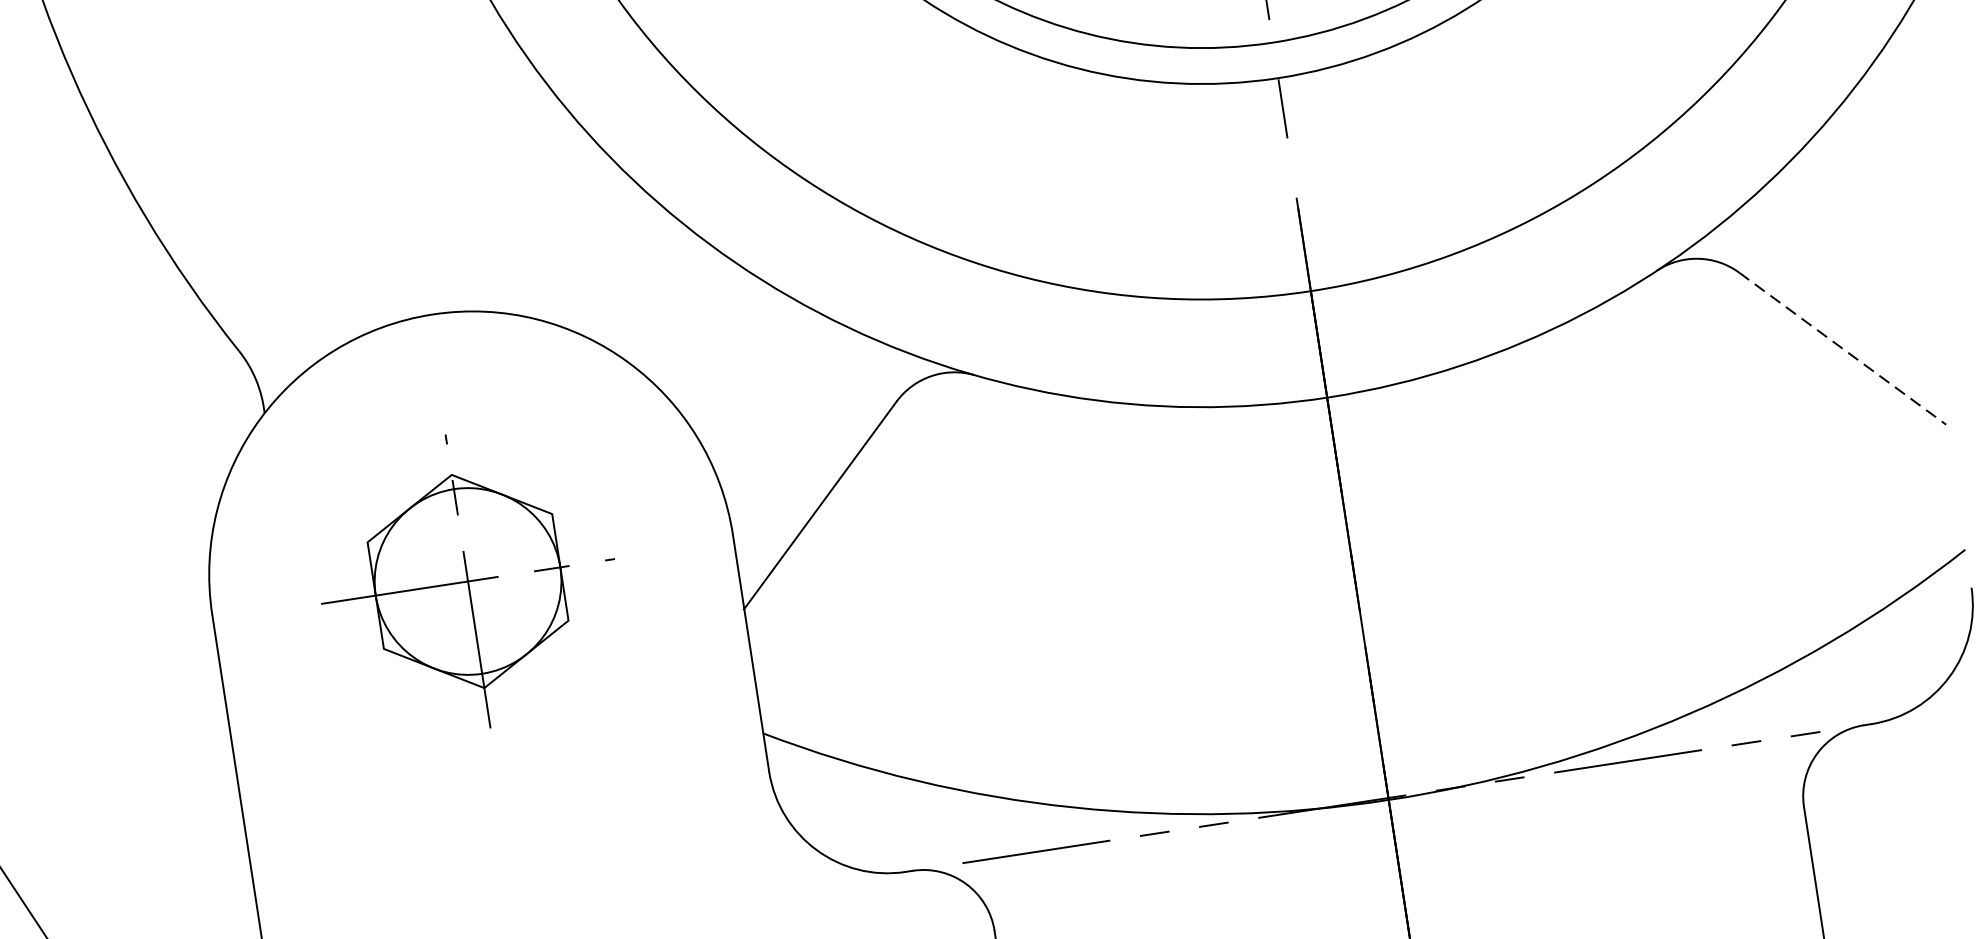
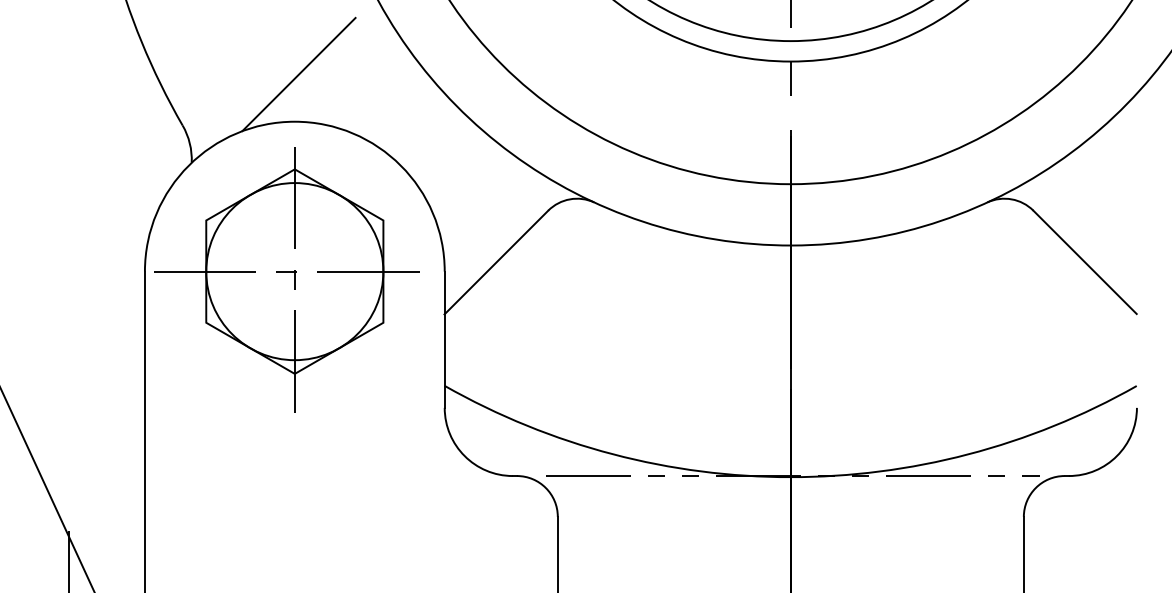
line: (426, 231) -> (298, 74), added
line: (1843, 348) -> (1085, 262), dashed -> solid
part: (460, 590) -> (286, 279), size x1.67

